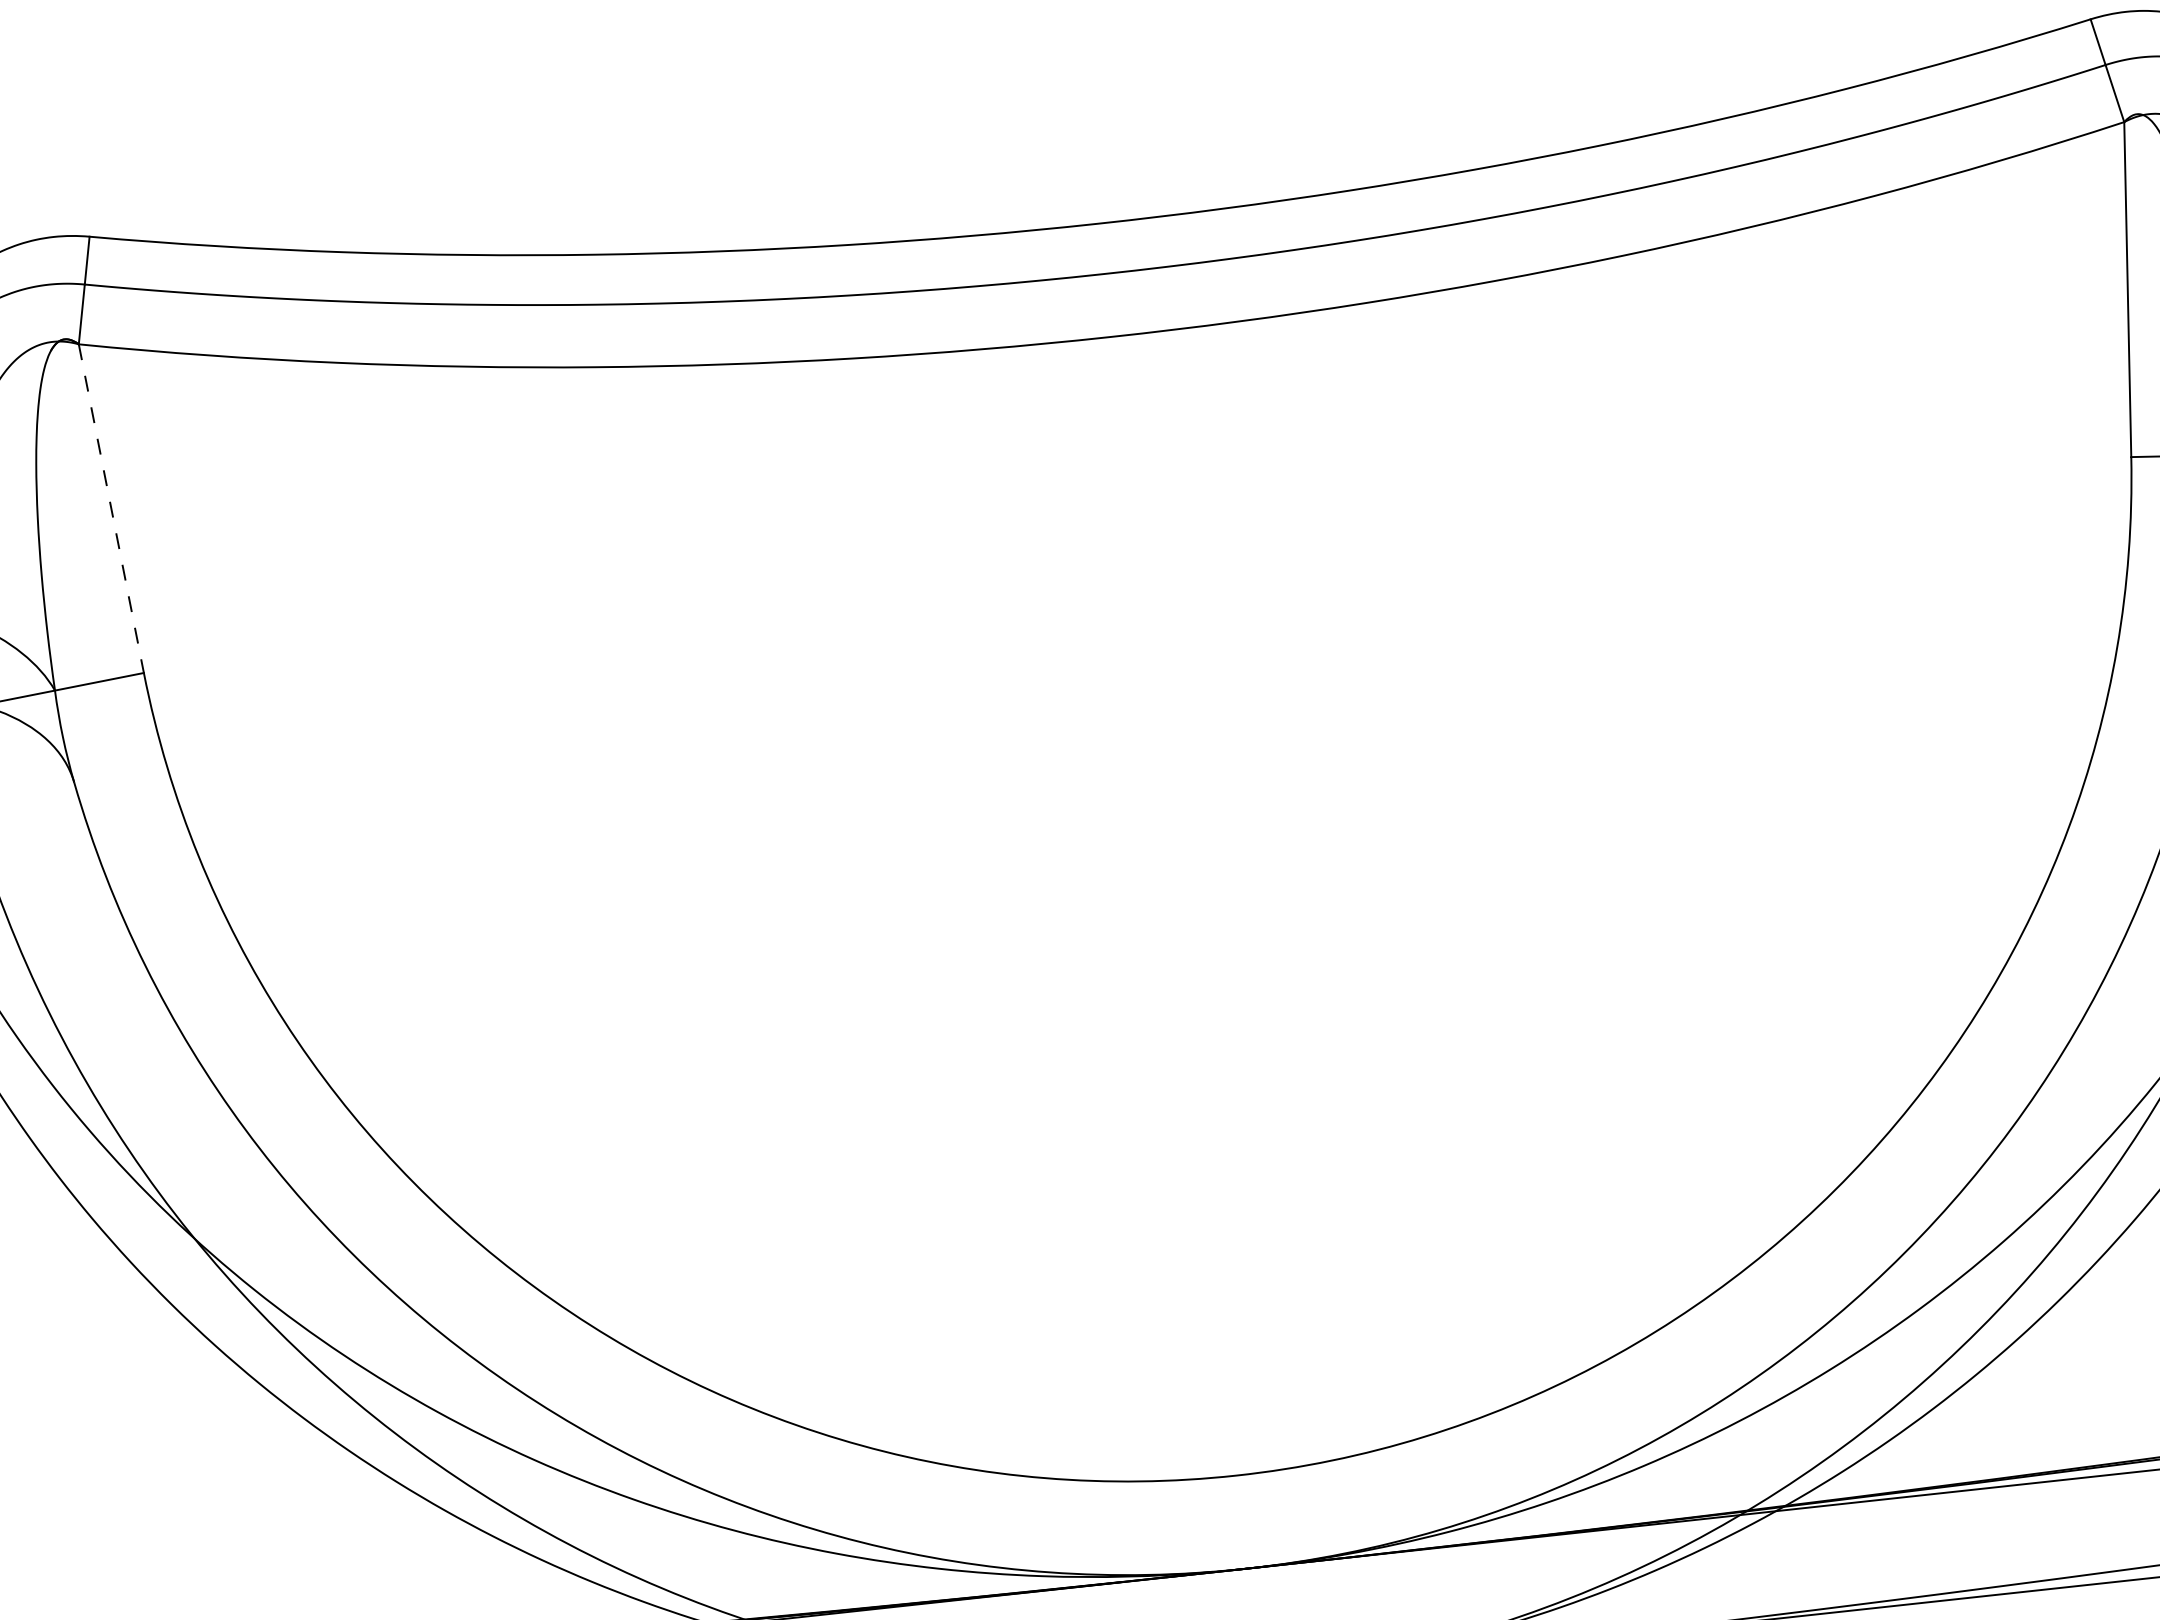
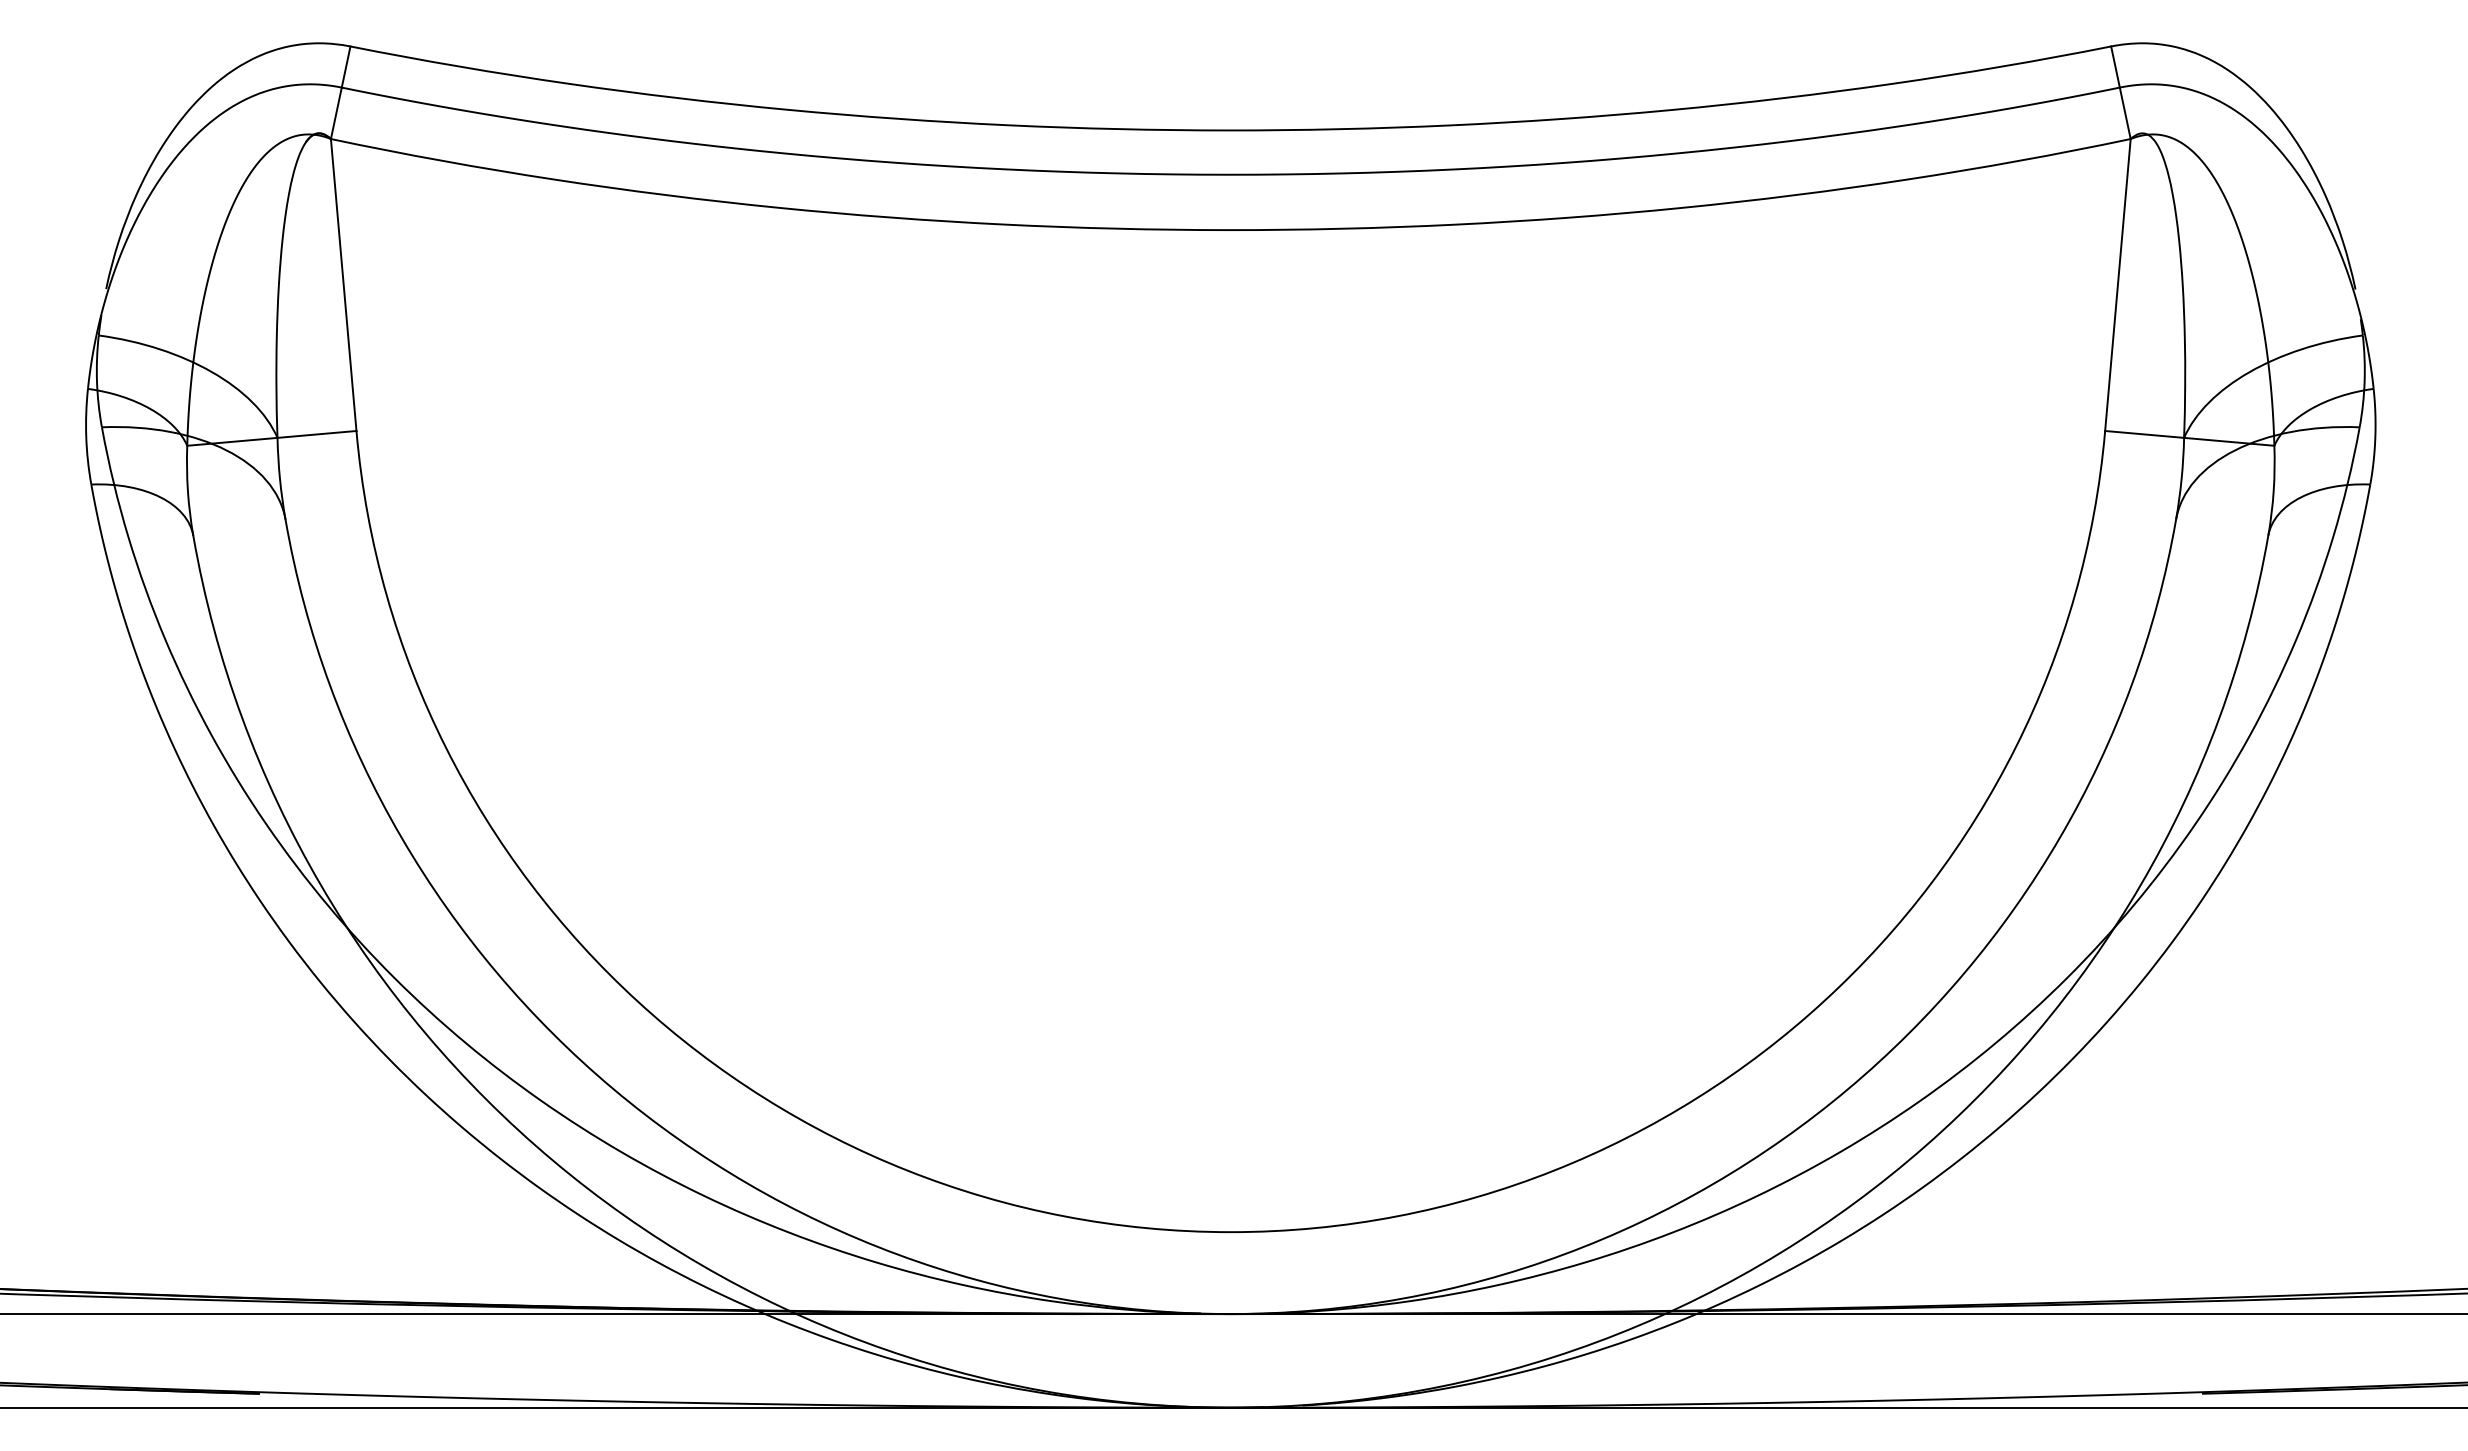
line: (111, 509) -> (343, 285), dashed -> solid

